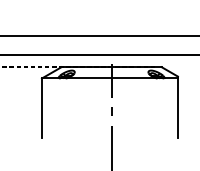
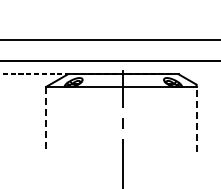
line: (42, 108) -> (46, 119), solid -> dashed
line: (177, 108) -> (196, 119), solid -> dashed

